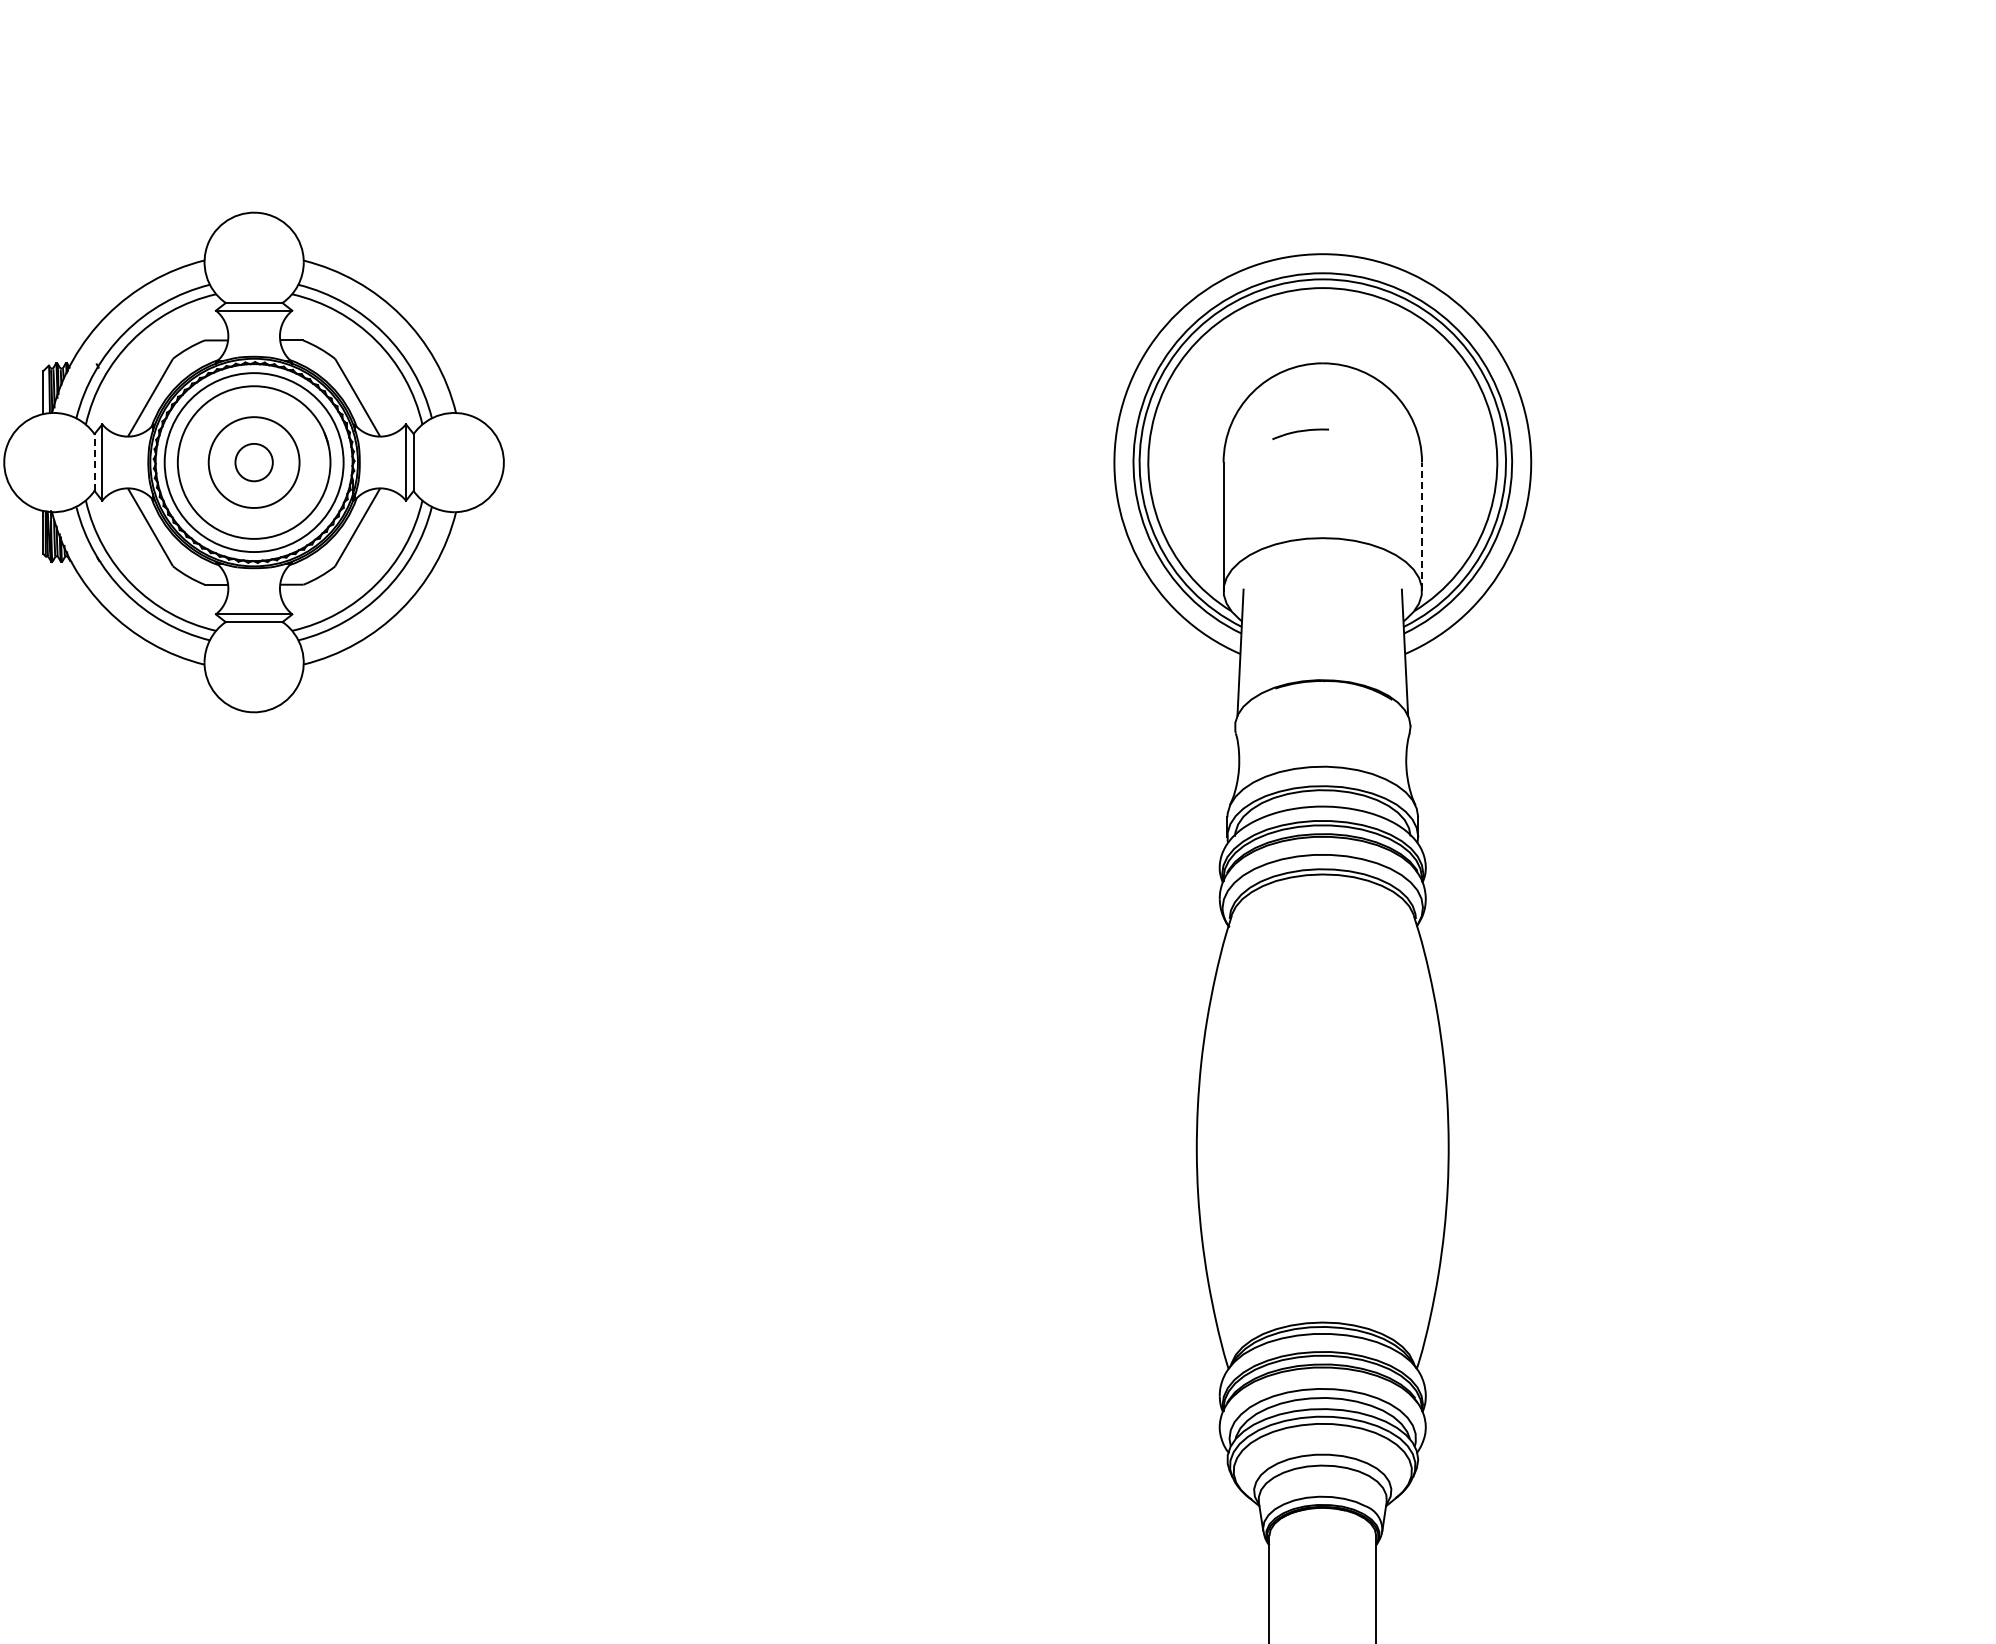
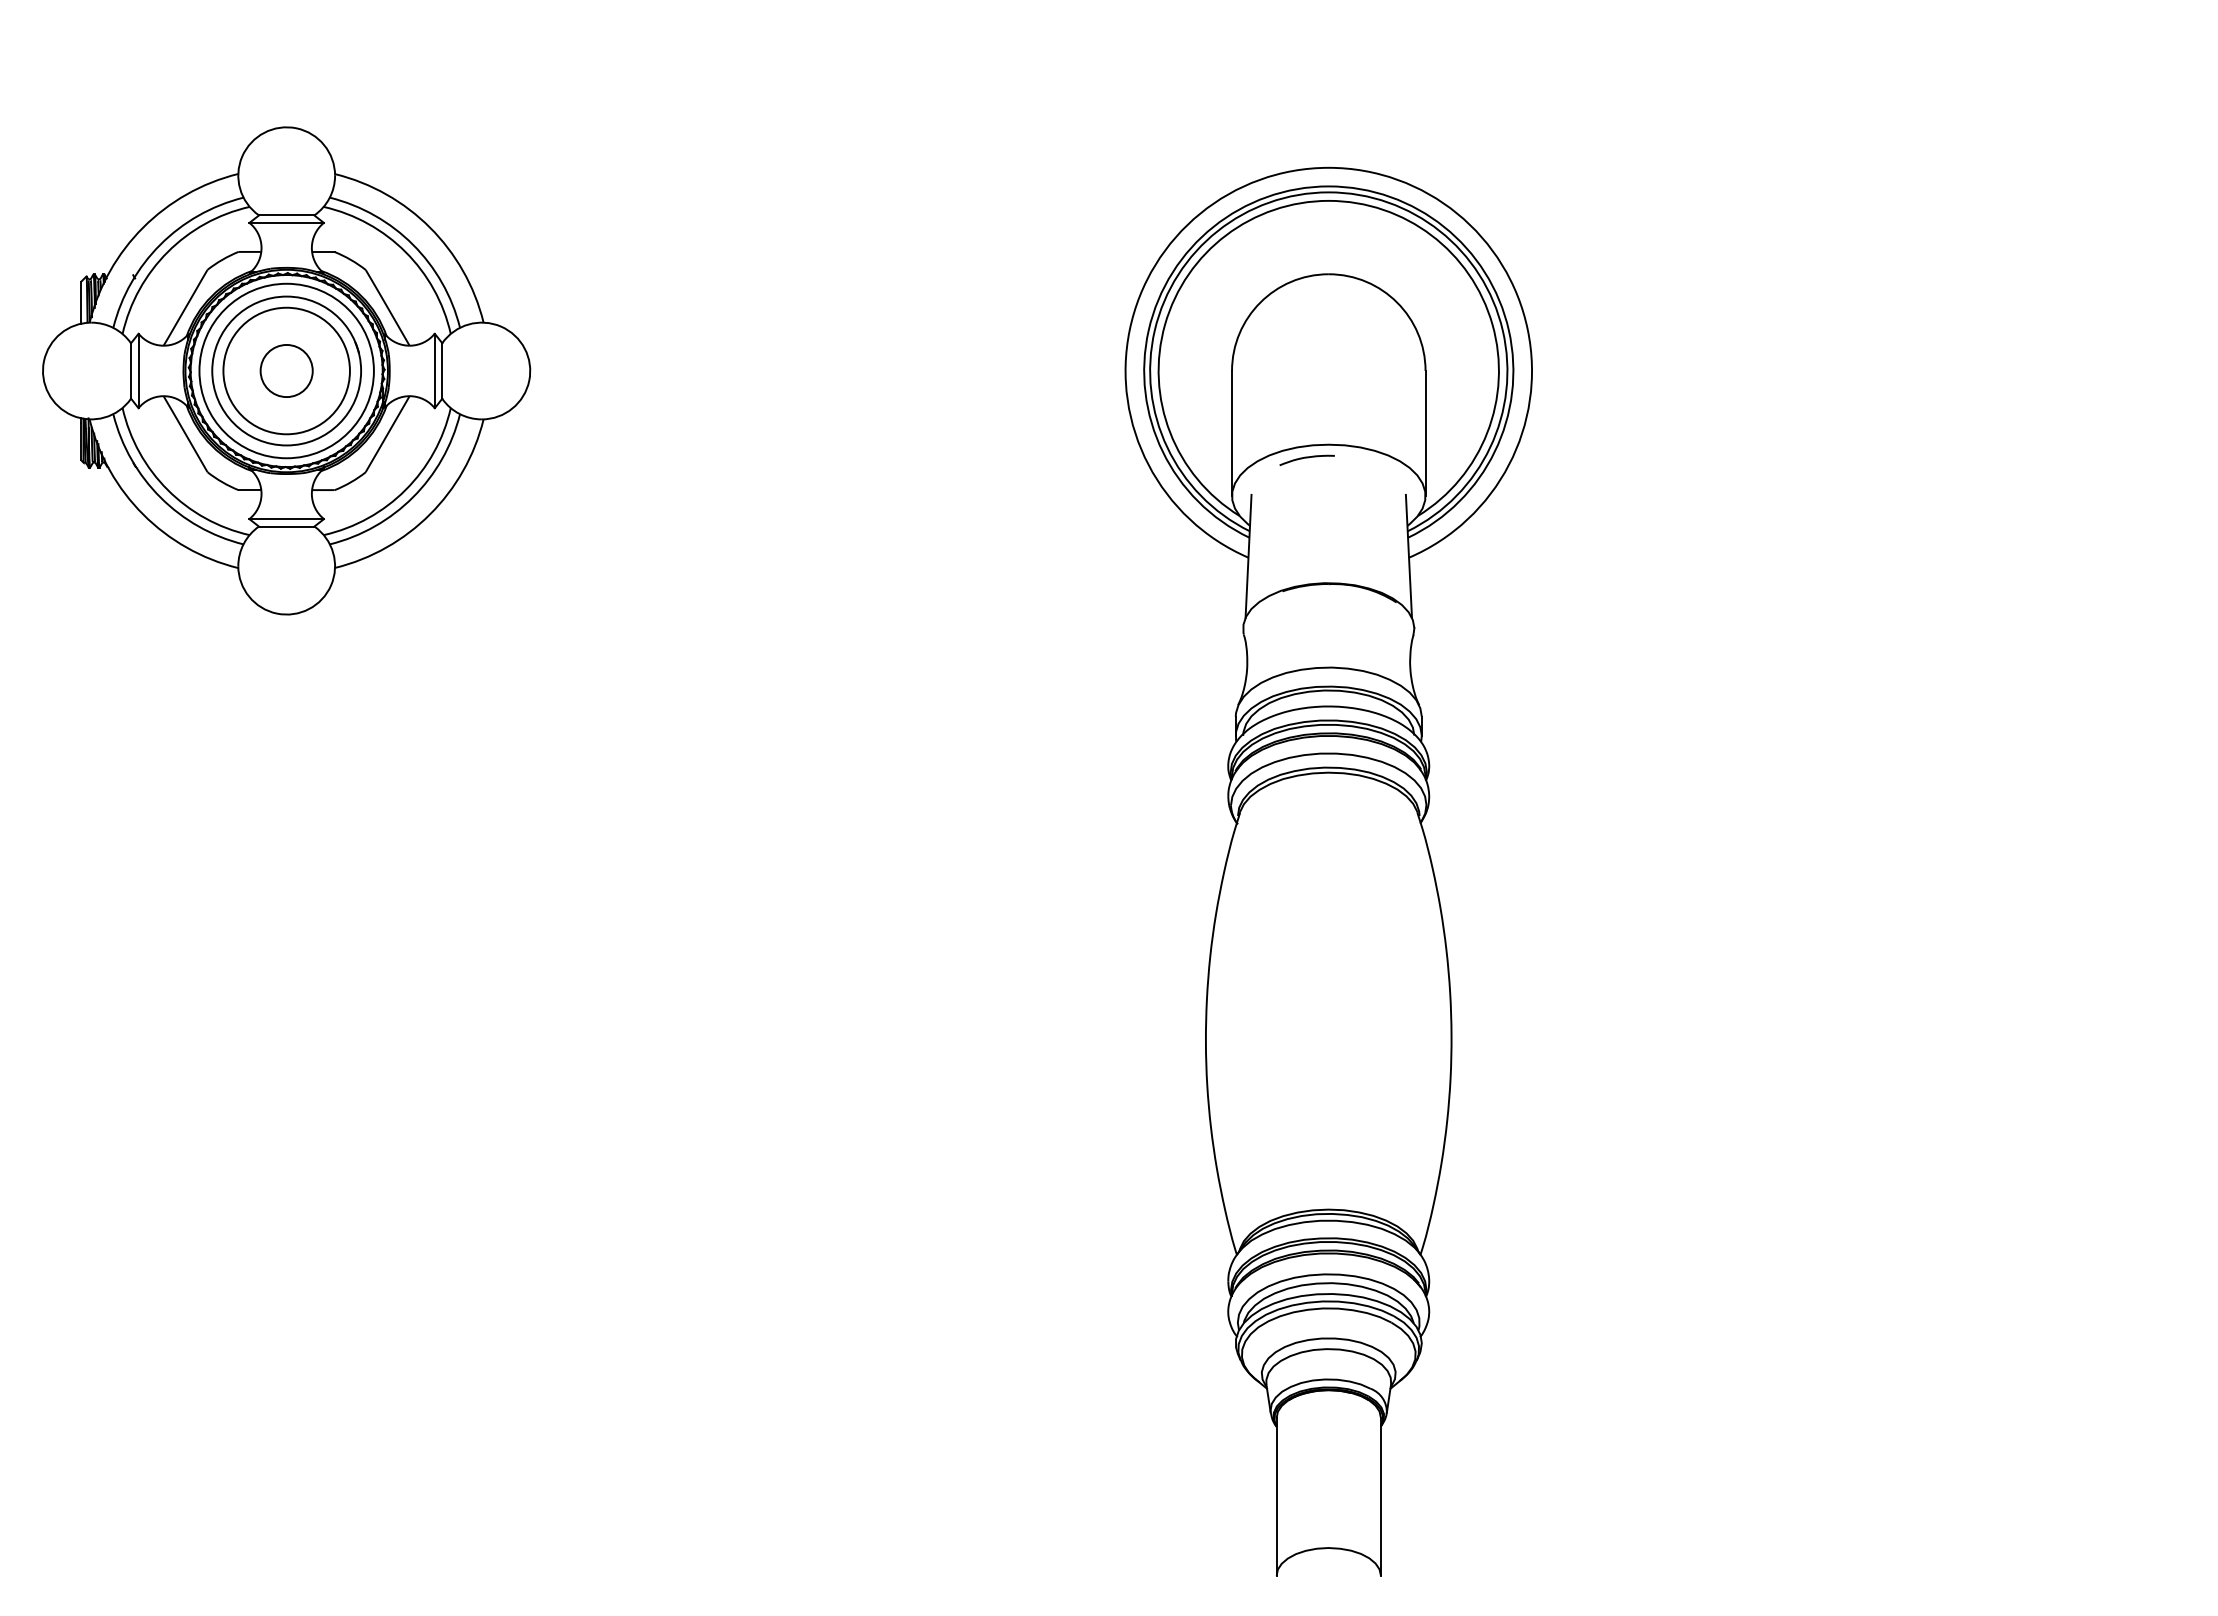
curve: (1299, 432) -> (1306, 458), moved
line: (94, 462) -> (131, 370), dashed -> solid
circle: (253, 462) -> (286, 370), size x1.43
circle: (253, 462) -> (286, 370), size x1.43
line: (1421, 525) -> (1425, 432), dashed -> solid

